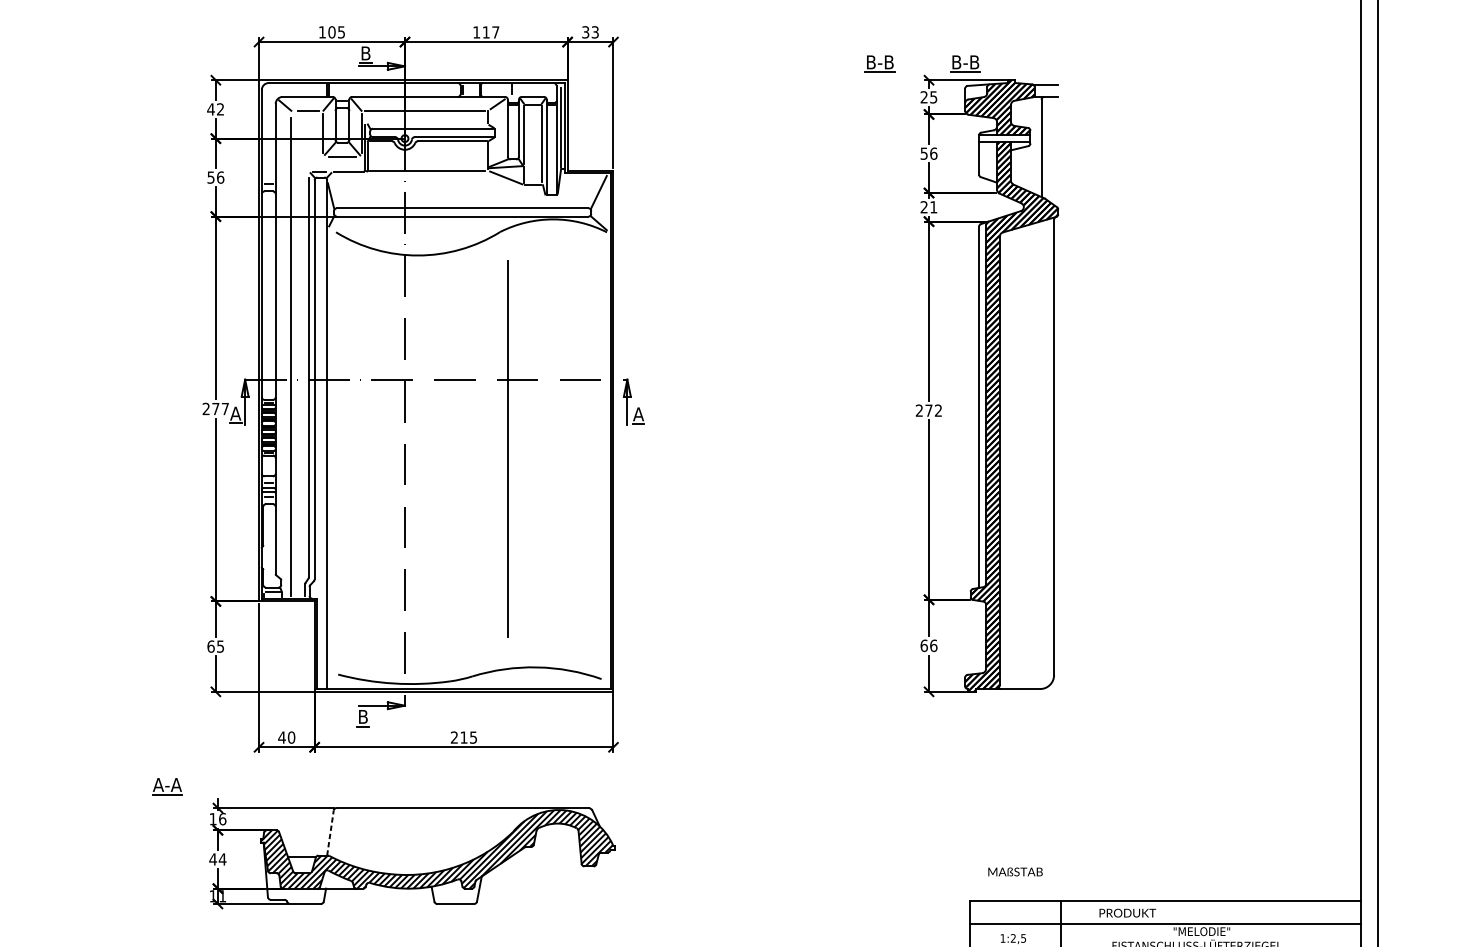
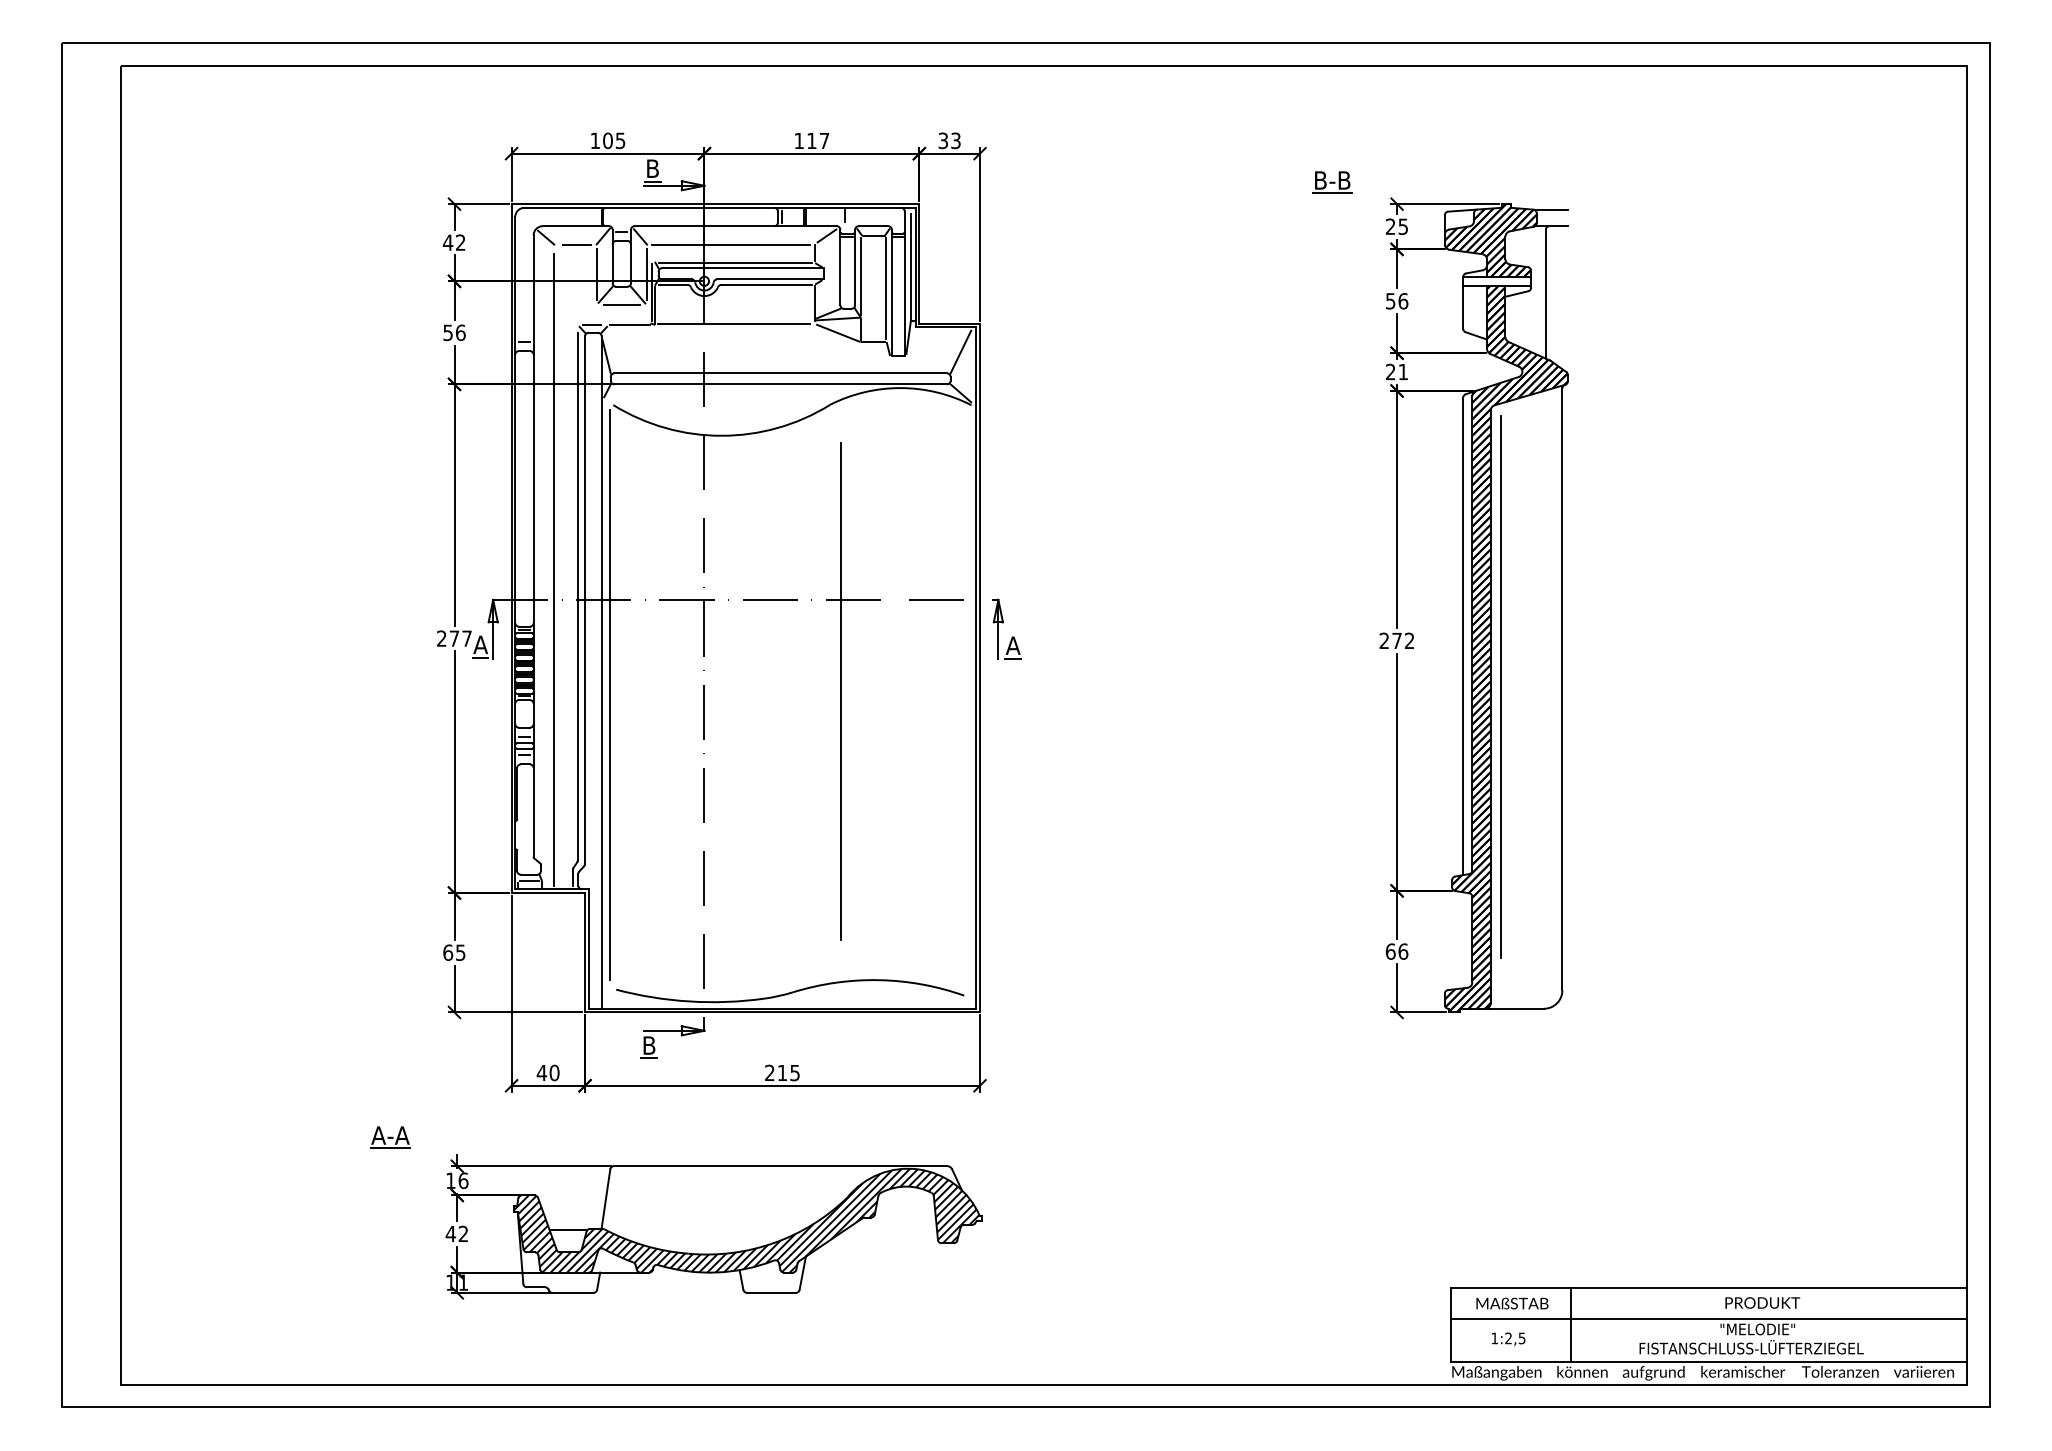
part: (965, 63) -> (1445, 182), removed
line: (428, 124) -> (735, 262), added
line: (1007, 445) -> (1500, 686), added
line: (333, 452) -> (609, 695), added
line: (330, 832) -> (606, 1198), dashed -> solid
text: (222, 859) -> (463, 1233), 44 -> 42
text: (1015, 871) -> (1512, 1303), moved
text: (1127, 912) -> (1762, 1302), moved

